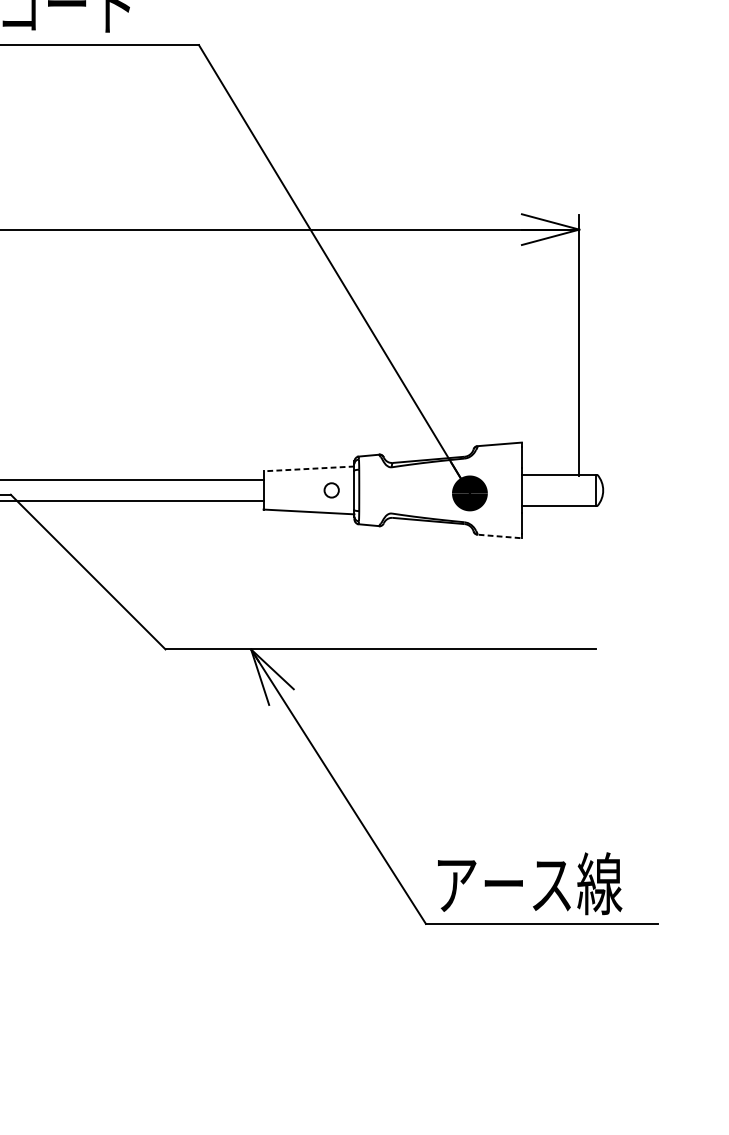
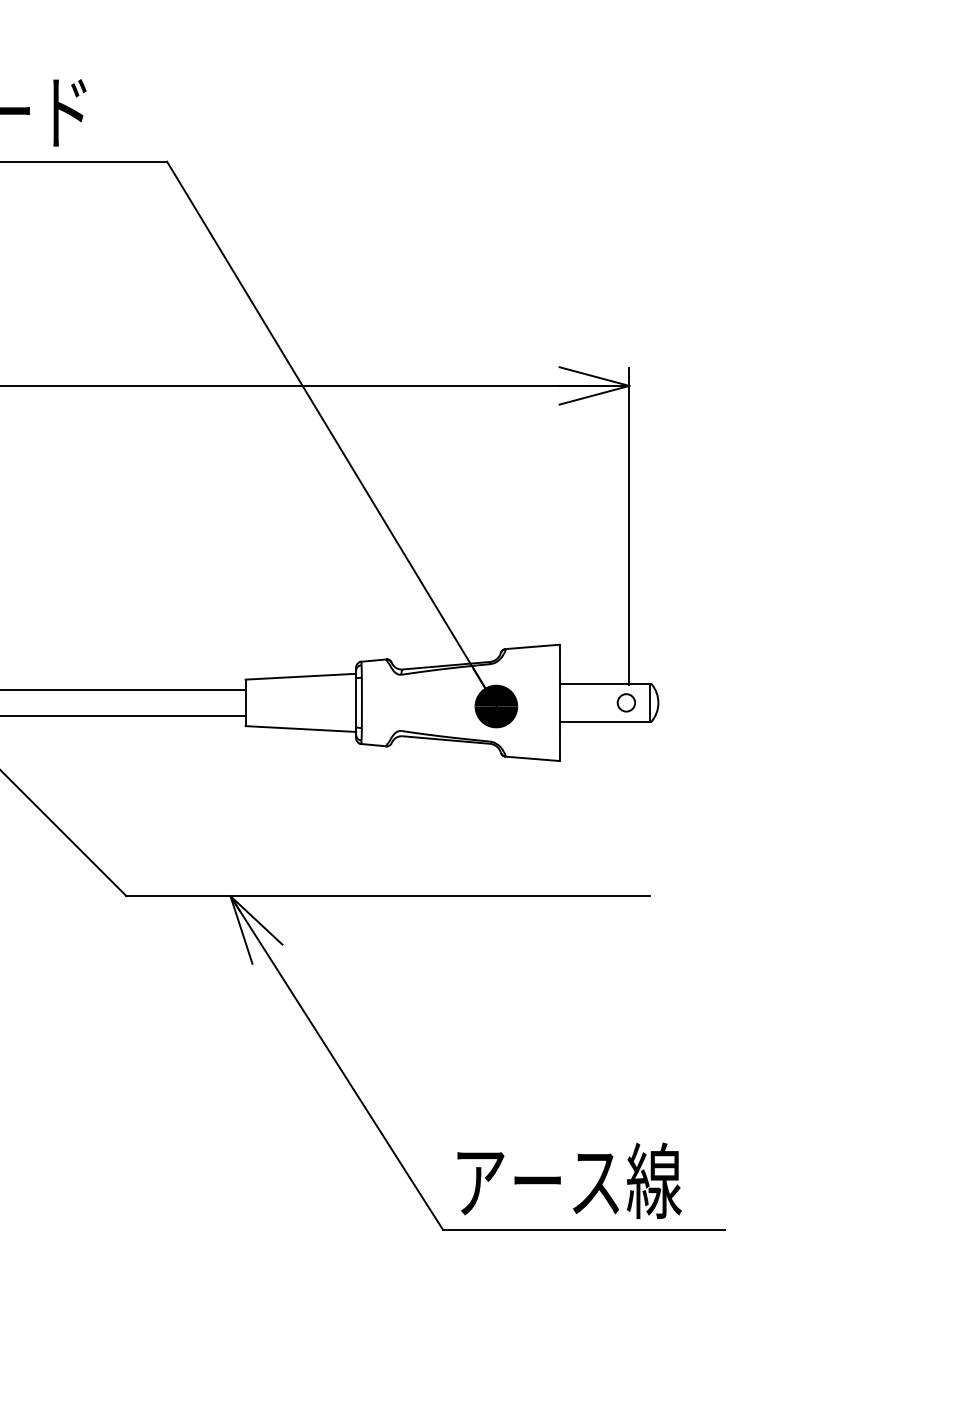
line: (308, 468) -> (300, 676), dashed -> solid
circle: (330, 490) -> (625, 702), moved
line: (500, 536) -> (533, 758), dashed -> solid

